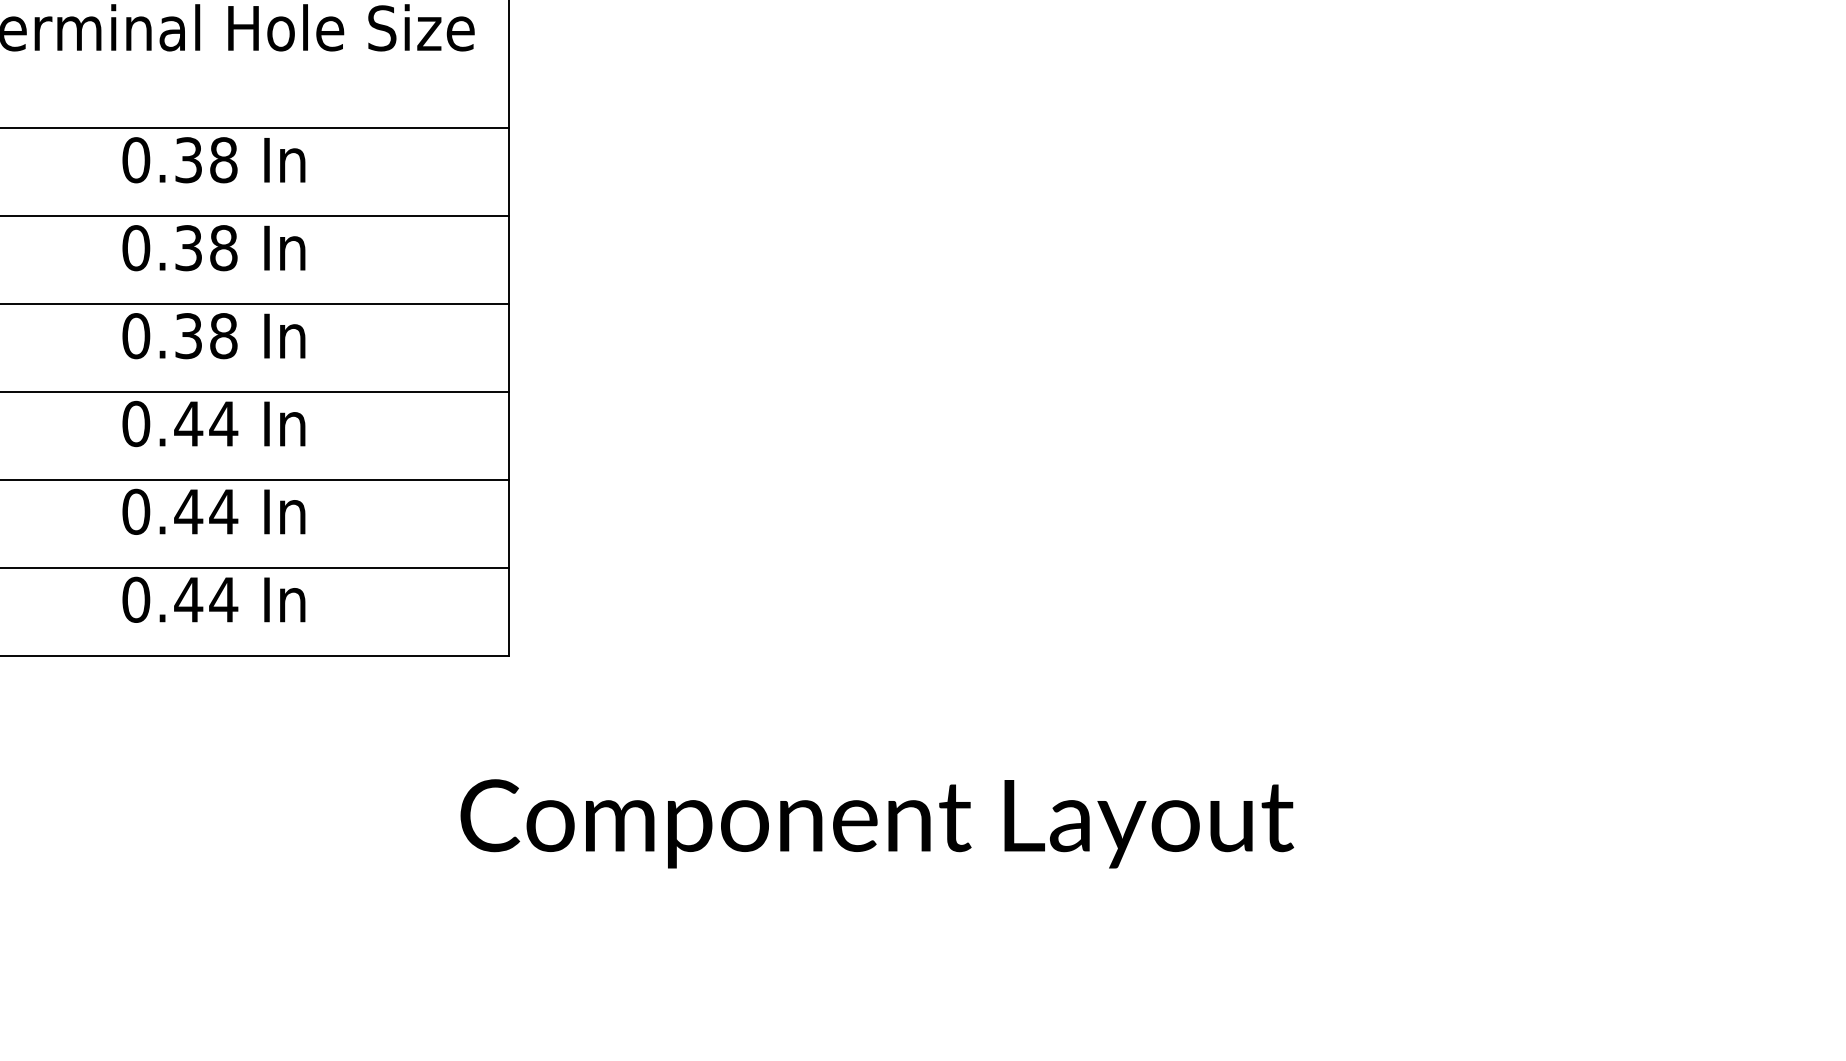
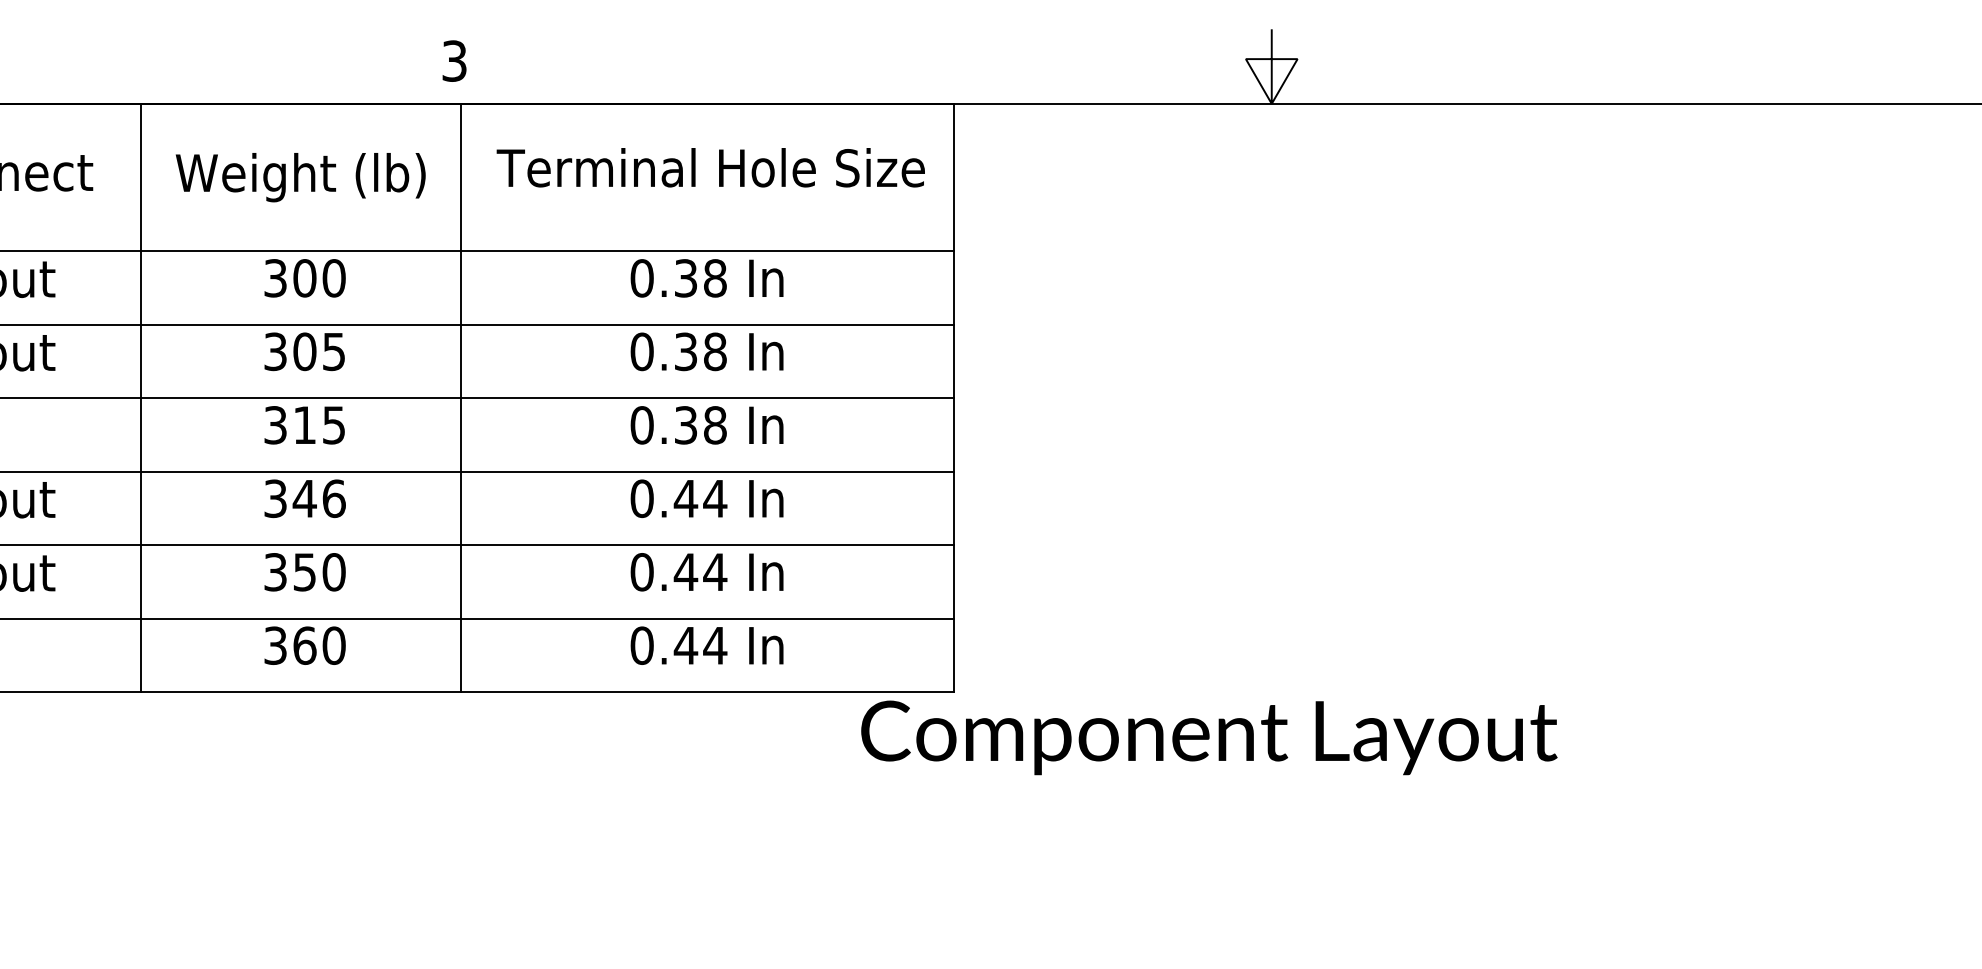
text: (877, 823) -> (1209, 737), moved

